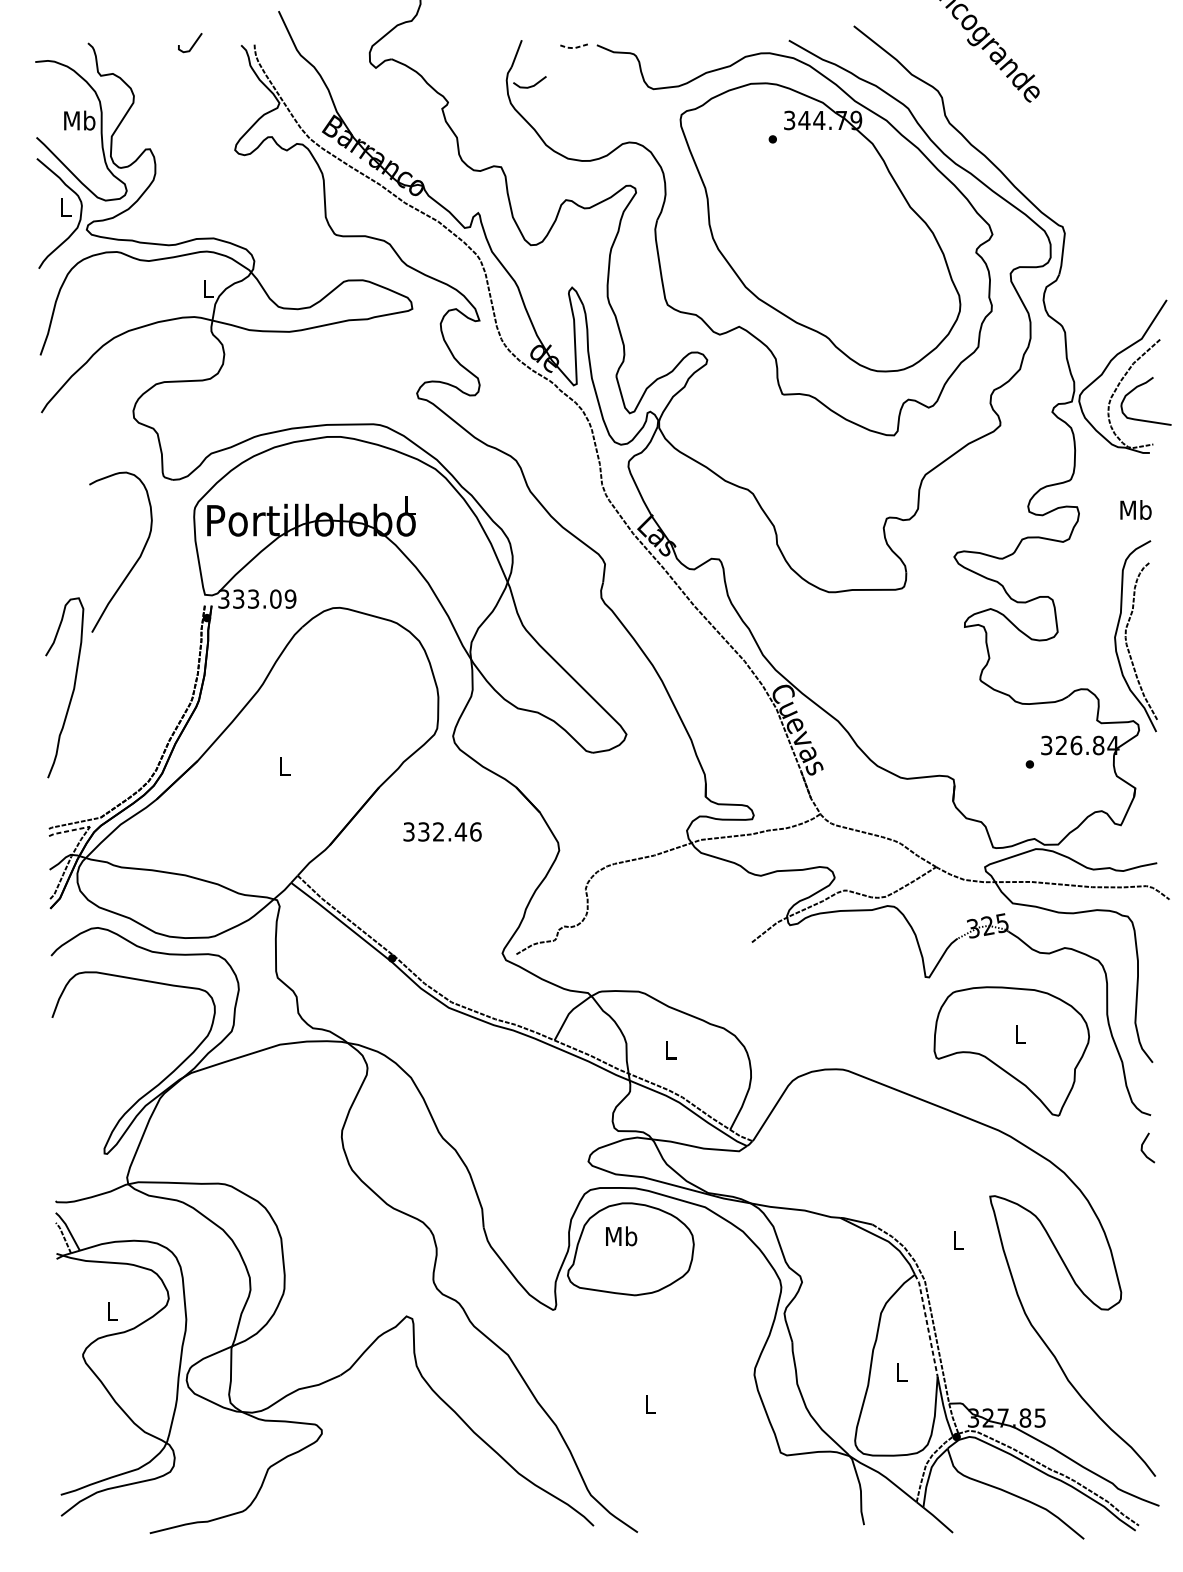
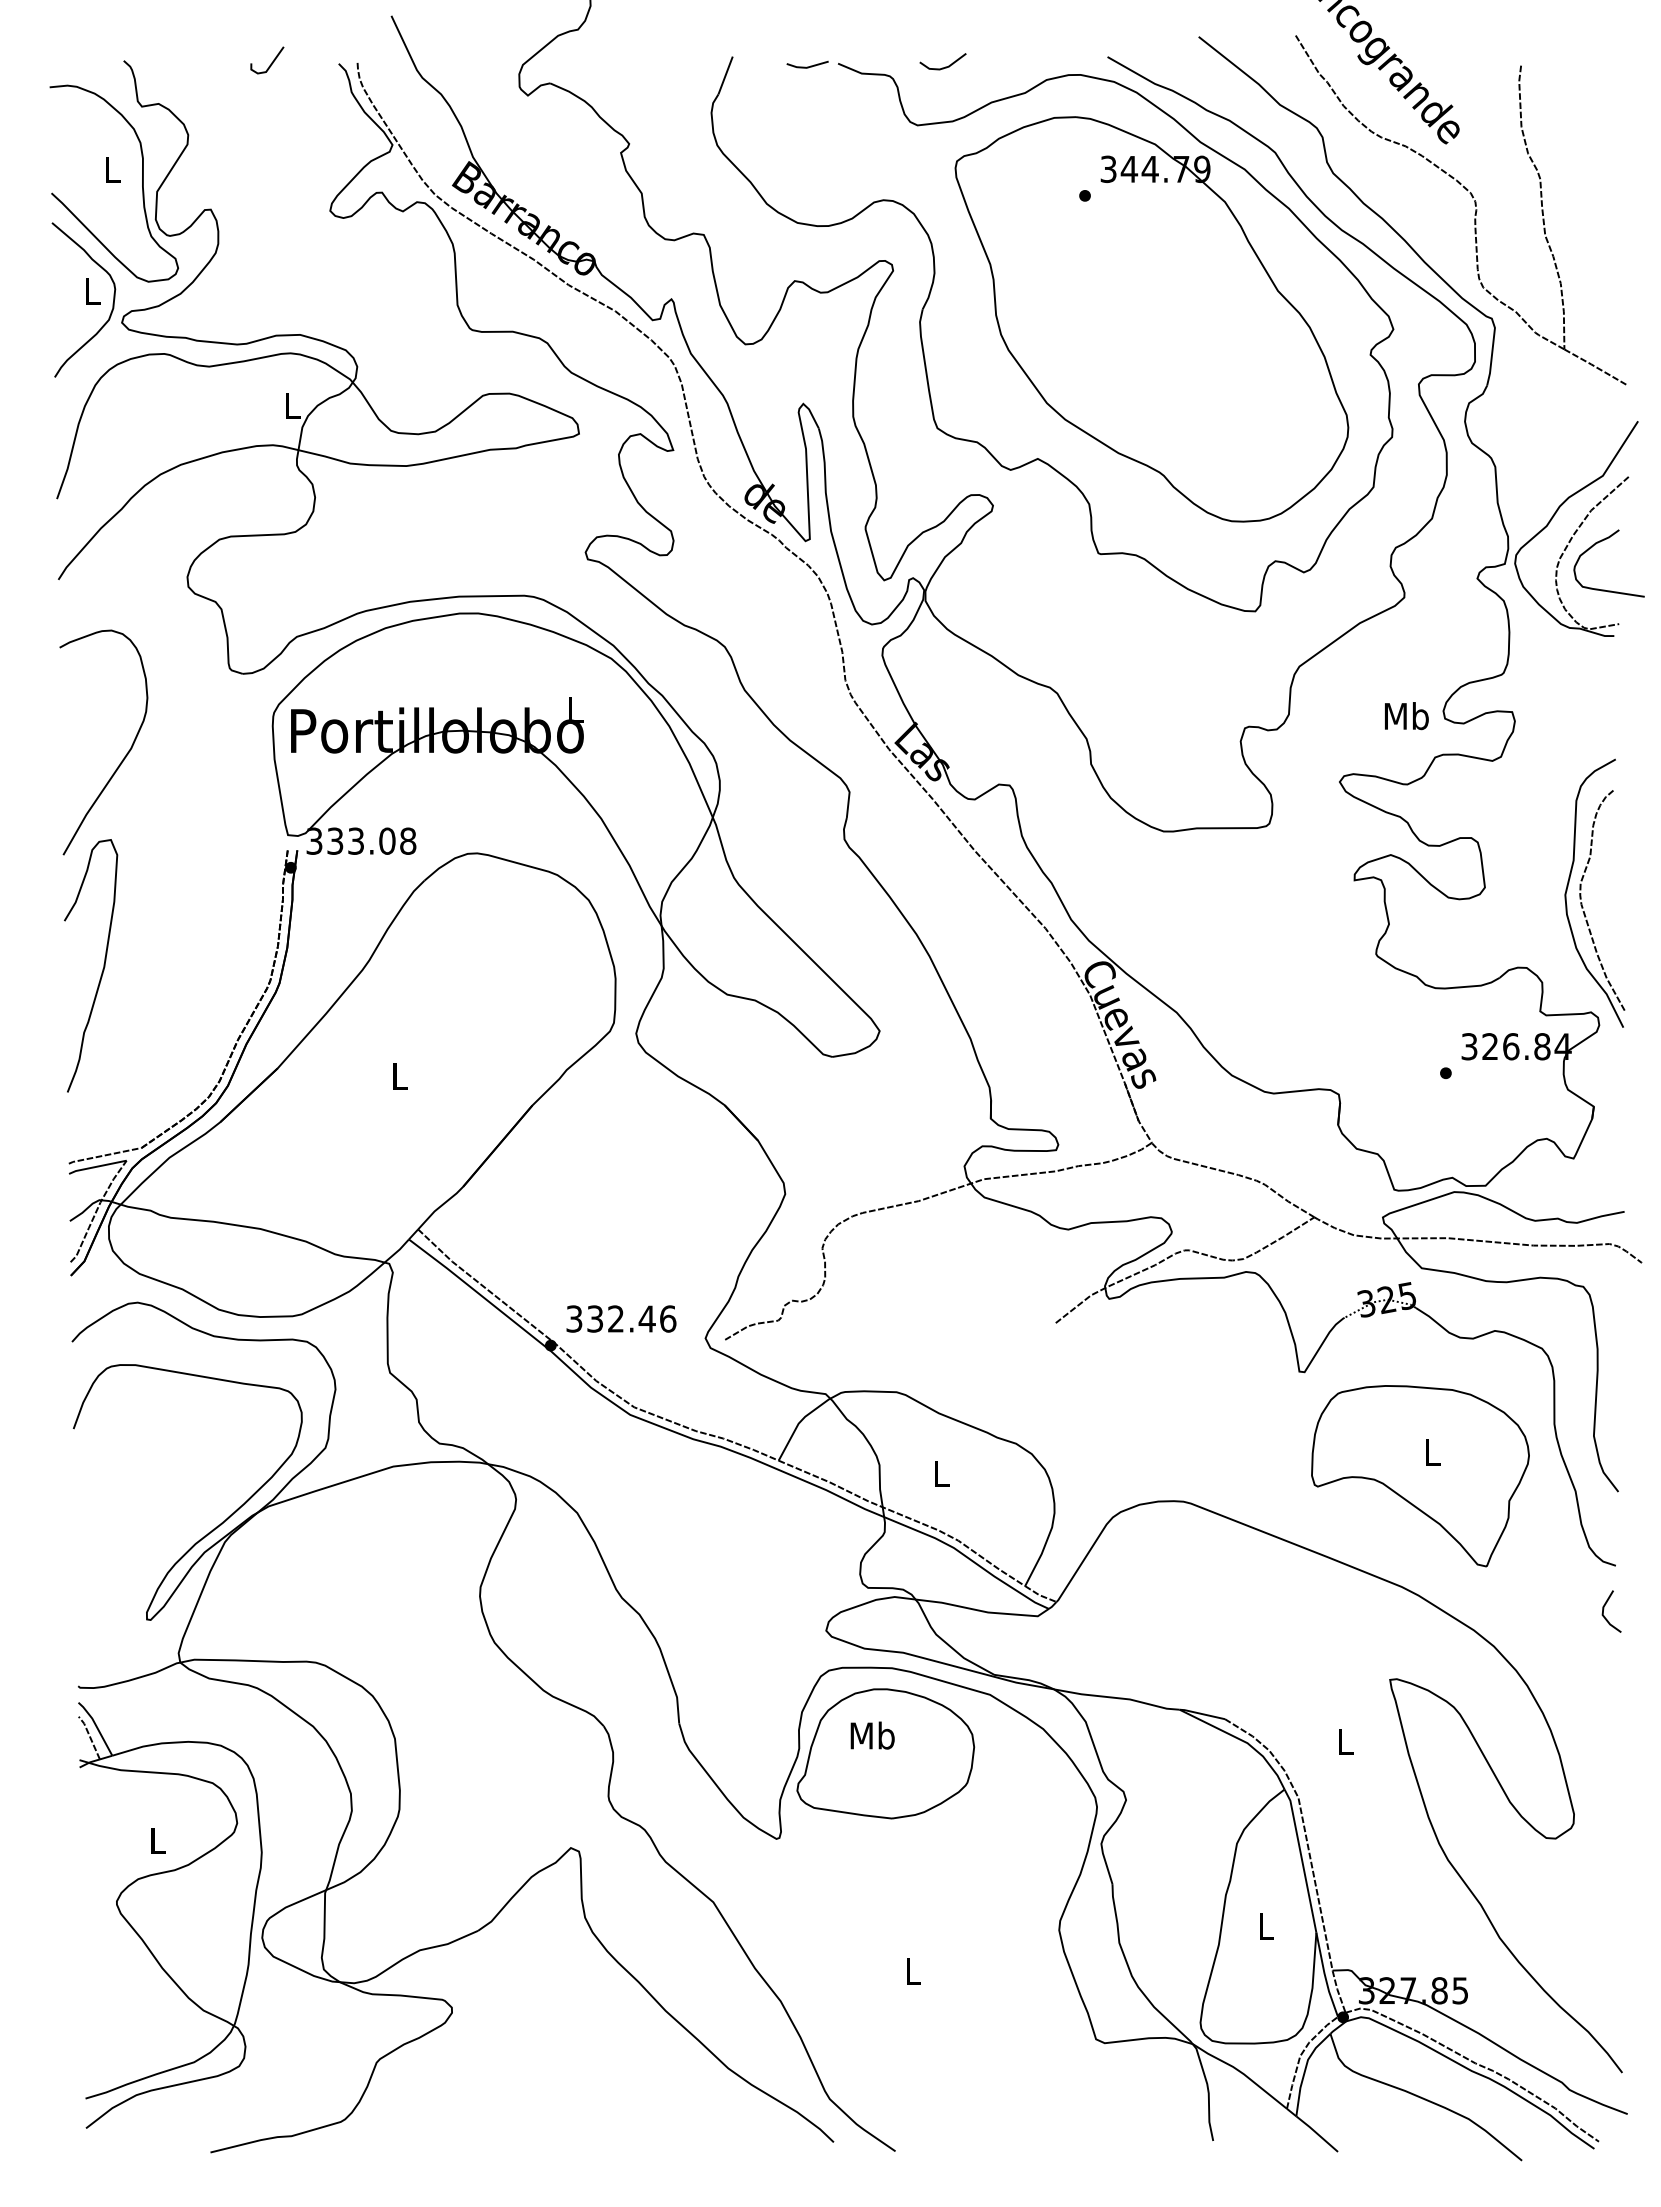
line: (574, 47) -> (806, 67), dashed -> solid
line: (531, 85) -> (945, 66), moved
text: (79, 120) -> (112, 169), Mb -> L
part: (1050, 152) -> (1474, 214), added
text: (1135, 510) -> (1406, 716), moved
curve: (135, 562) -> (124, 756), moved
text: (290, 598) -> (408, 840), 333.09 -> 333.08
line: (69, 830) -> (97, 1166), dashed -> solid
text: (442, 831) -> (621, 1318), moved
line: (927, 1325) -> (1302, 1860), dashed -> solid

